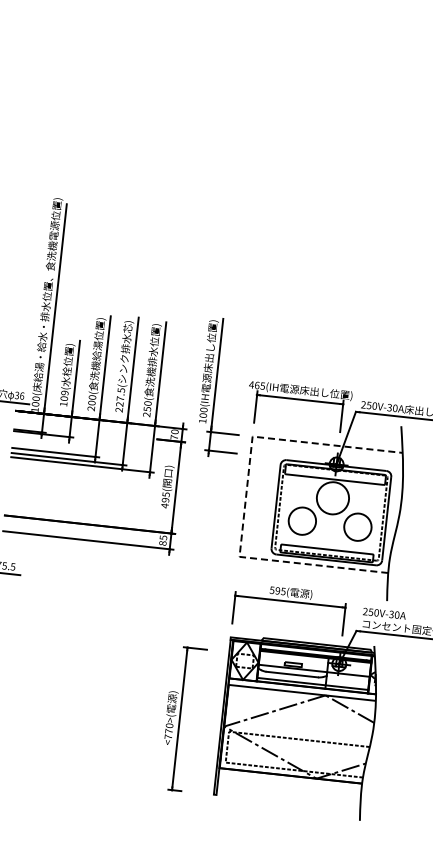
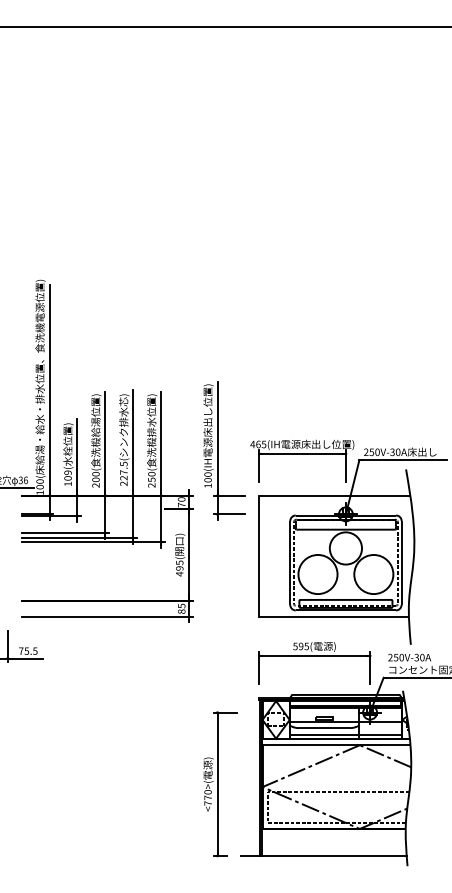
line: (246, 495) -> (259, 555), dashed -> solid
circle: (301, 521) -> (317, 574), size x1.43
circle: (357, 527) -> (373, 574), size x1.43
line: (277, 801) -> (323, 855), added

